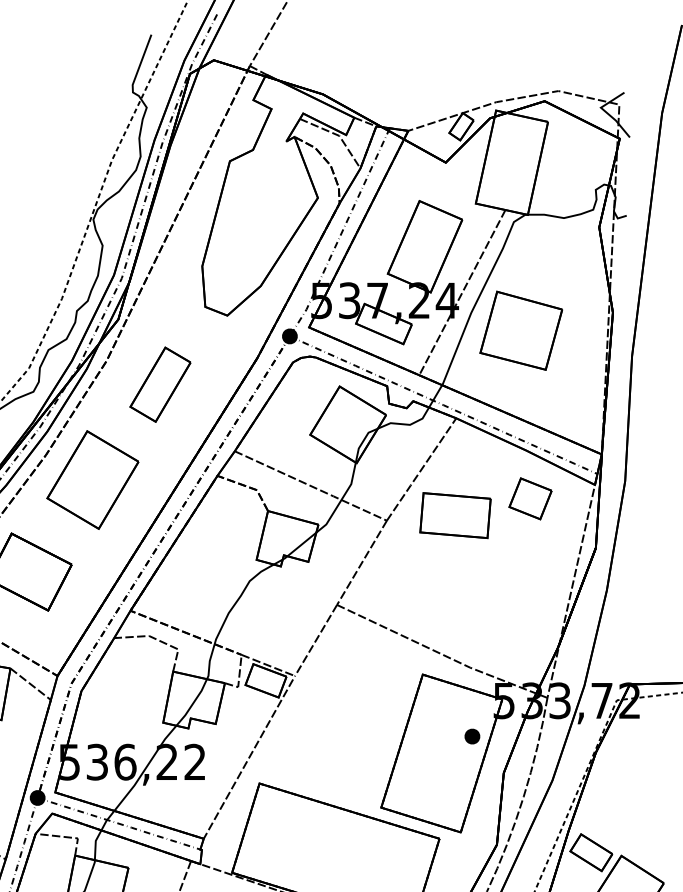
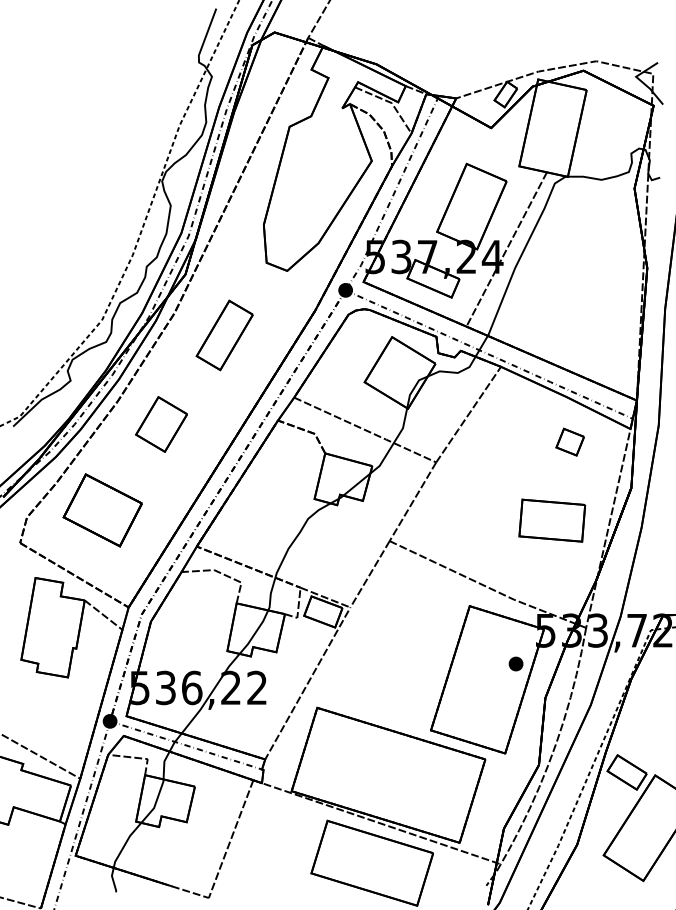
part: (521, 330) -> (561, 284), removed
part: (92, 480) -> (161, 424), size x0.6
part: (529, 499) -> (569, 442), size x0.7
part: (455, 515) -> (552, 520), moved

